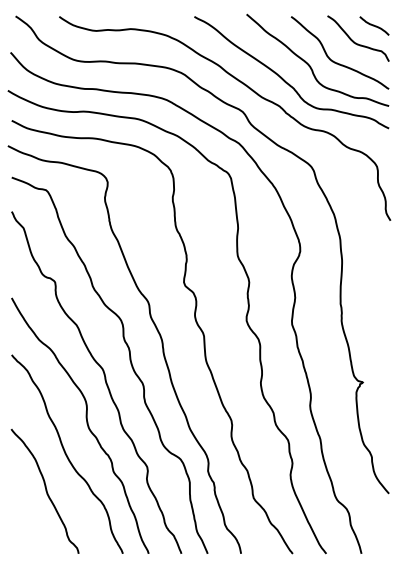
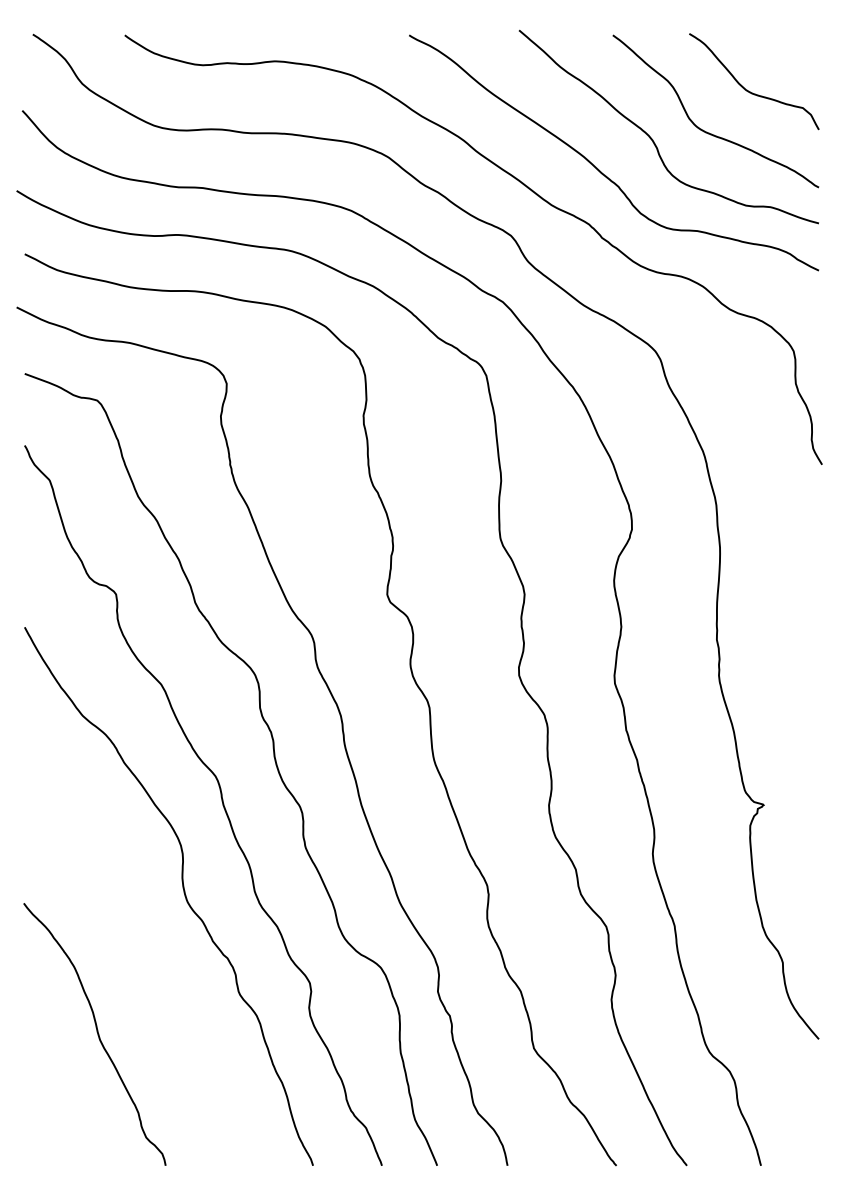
curve: (374, 25) -> (788, 53), removed
curve: (66, 453) -> (139, 954), removed

